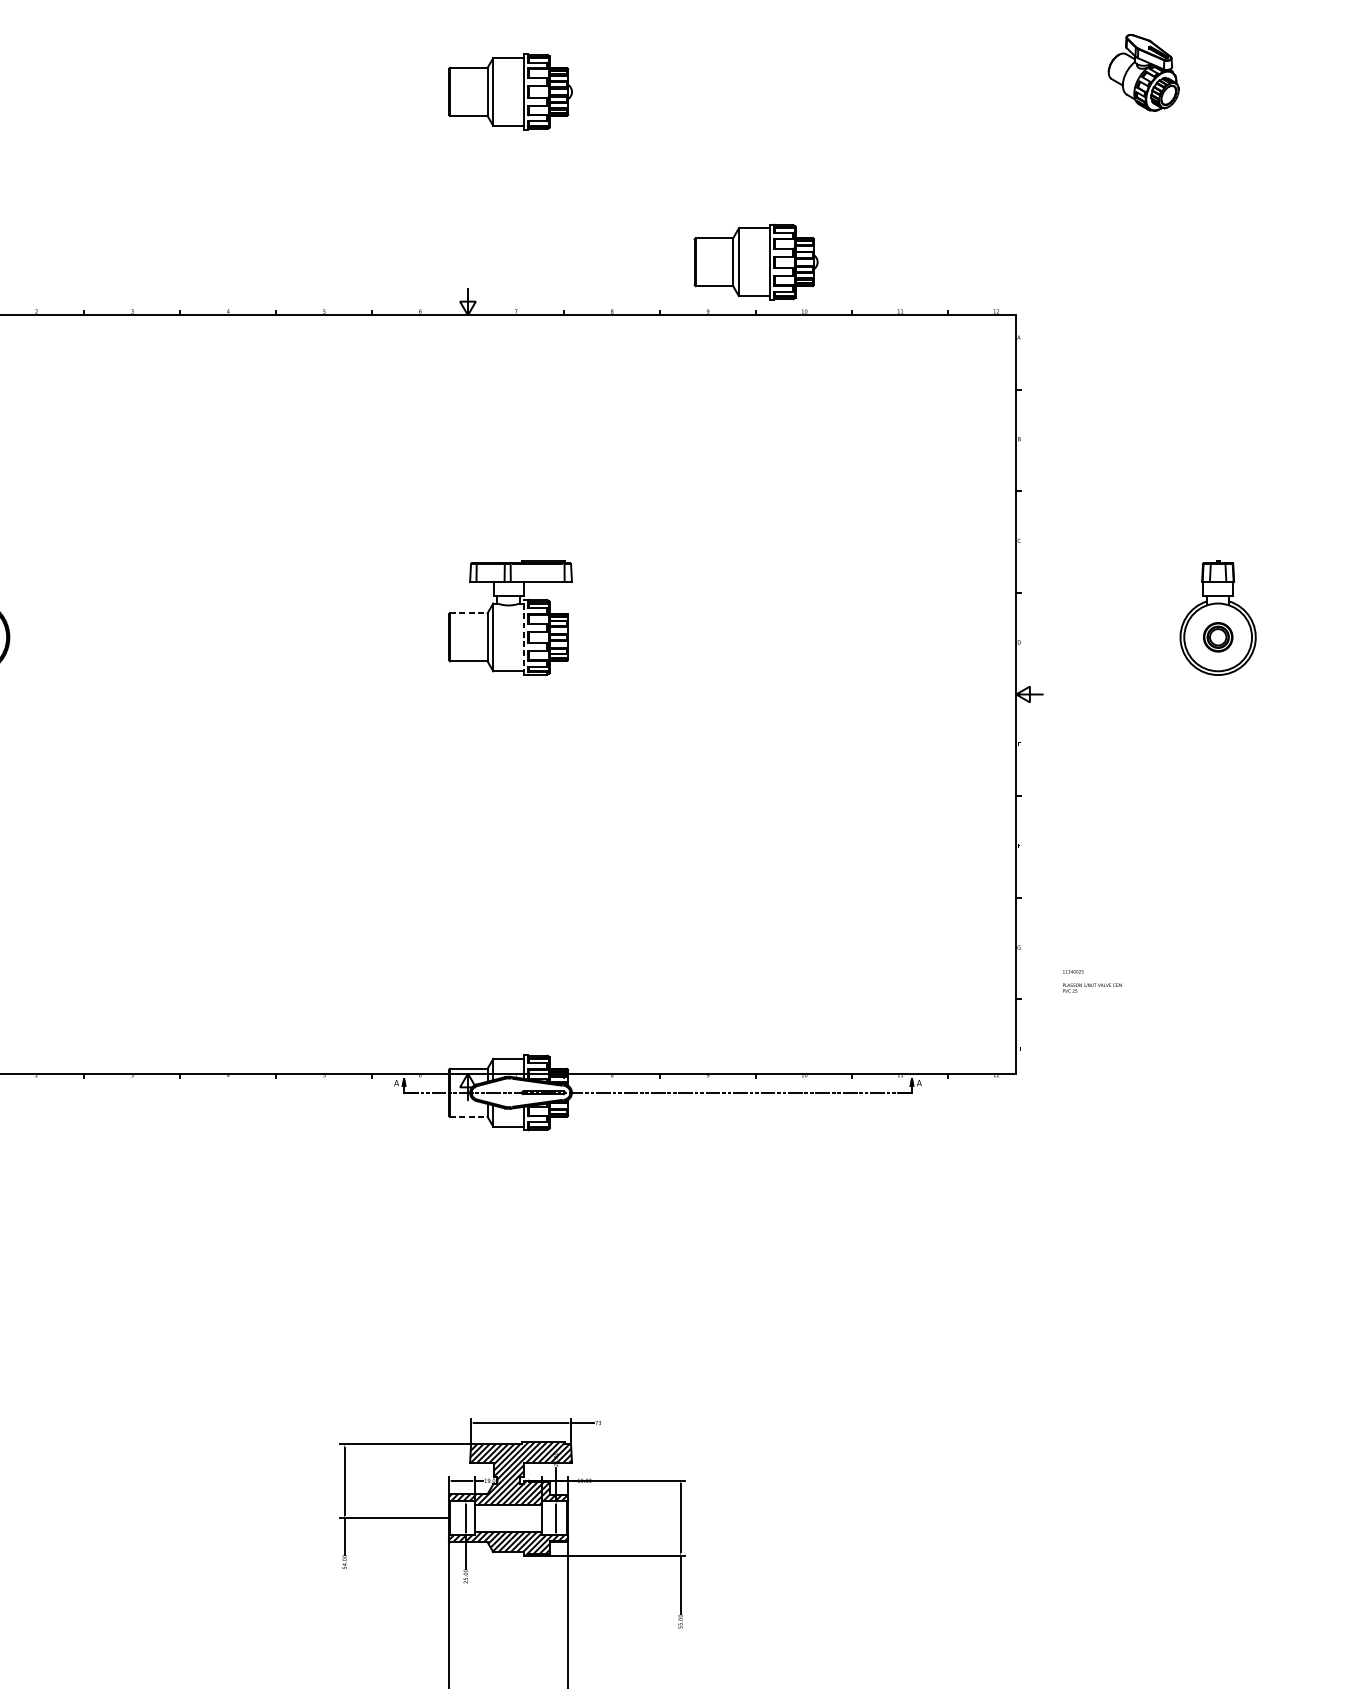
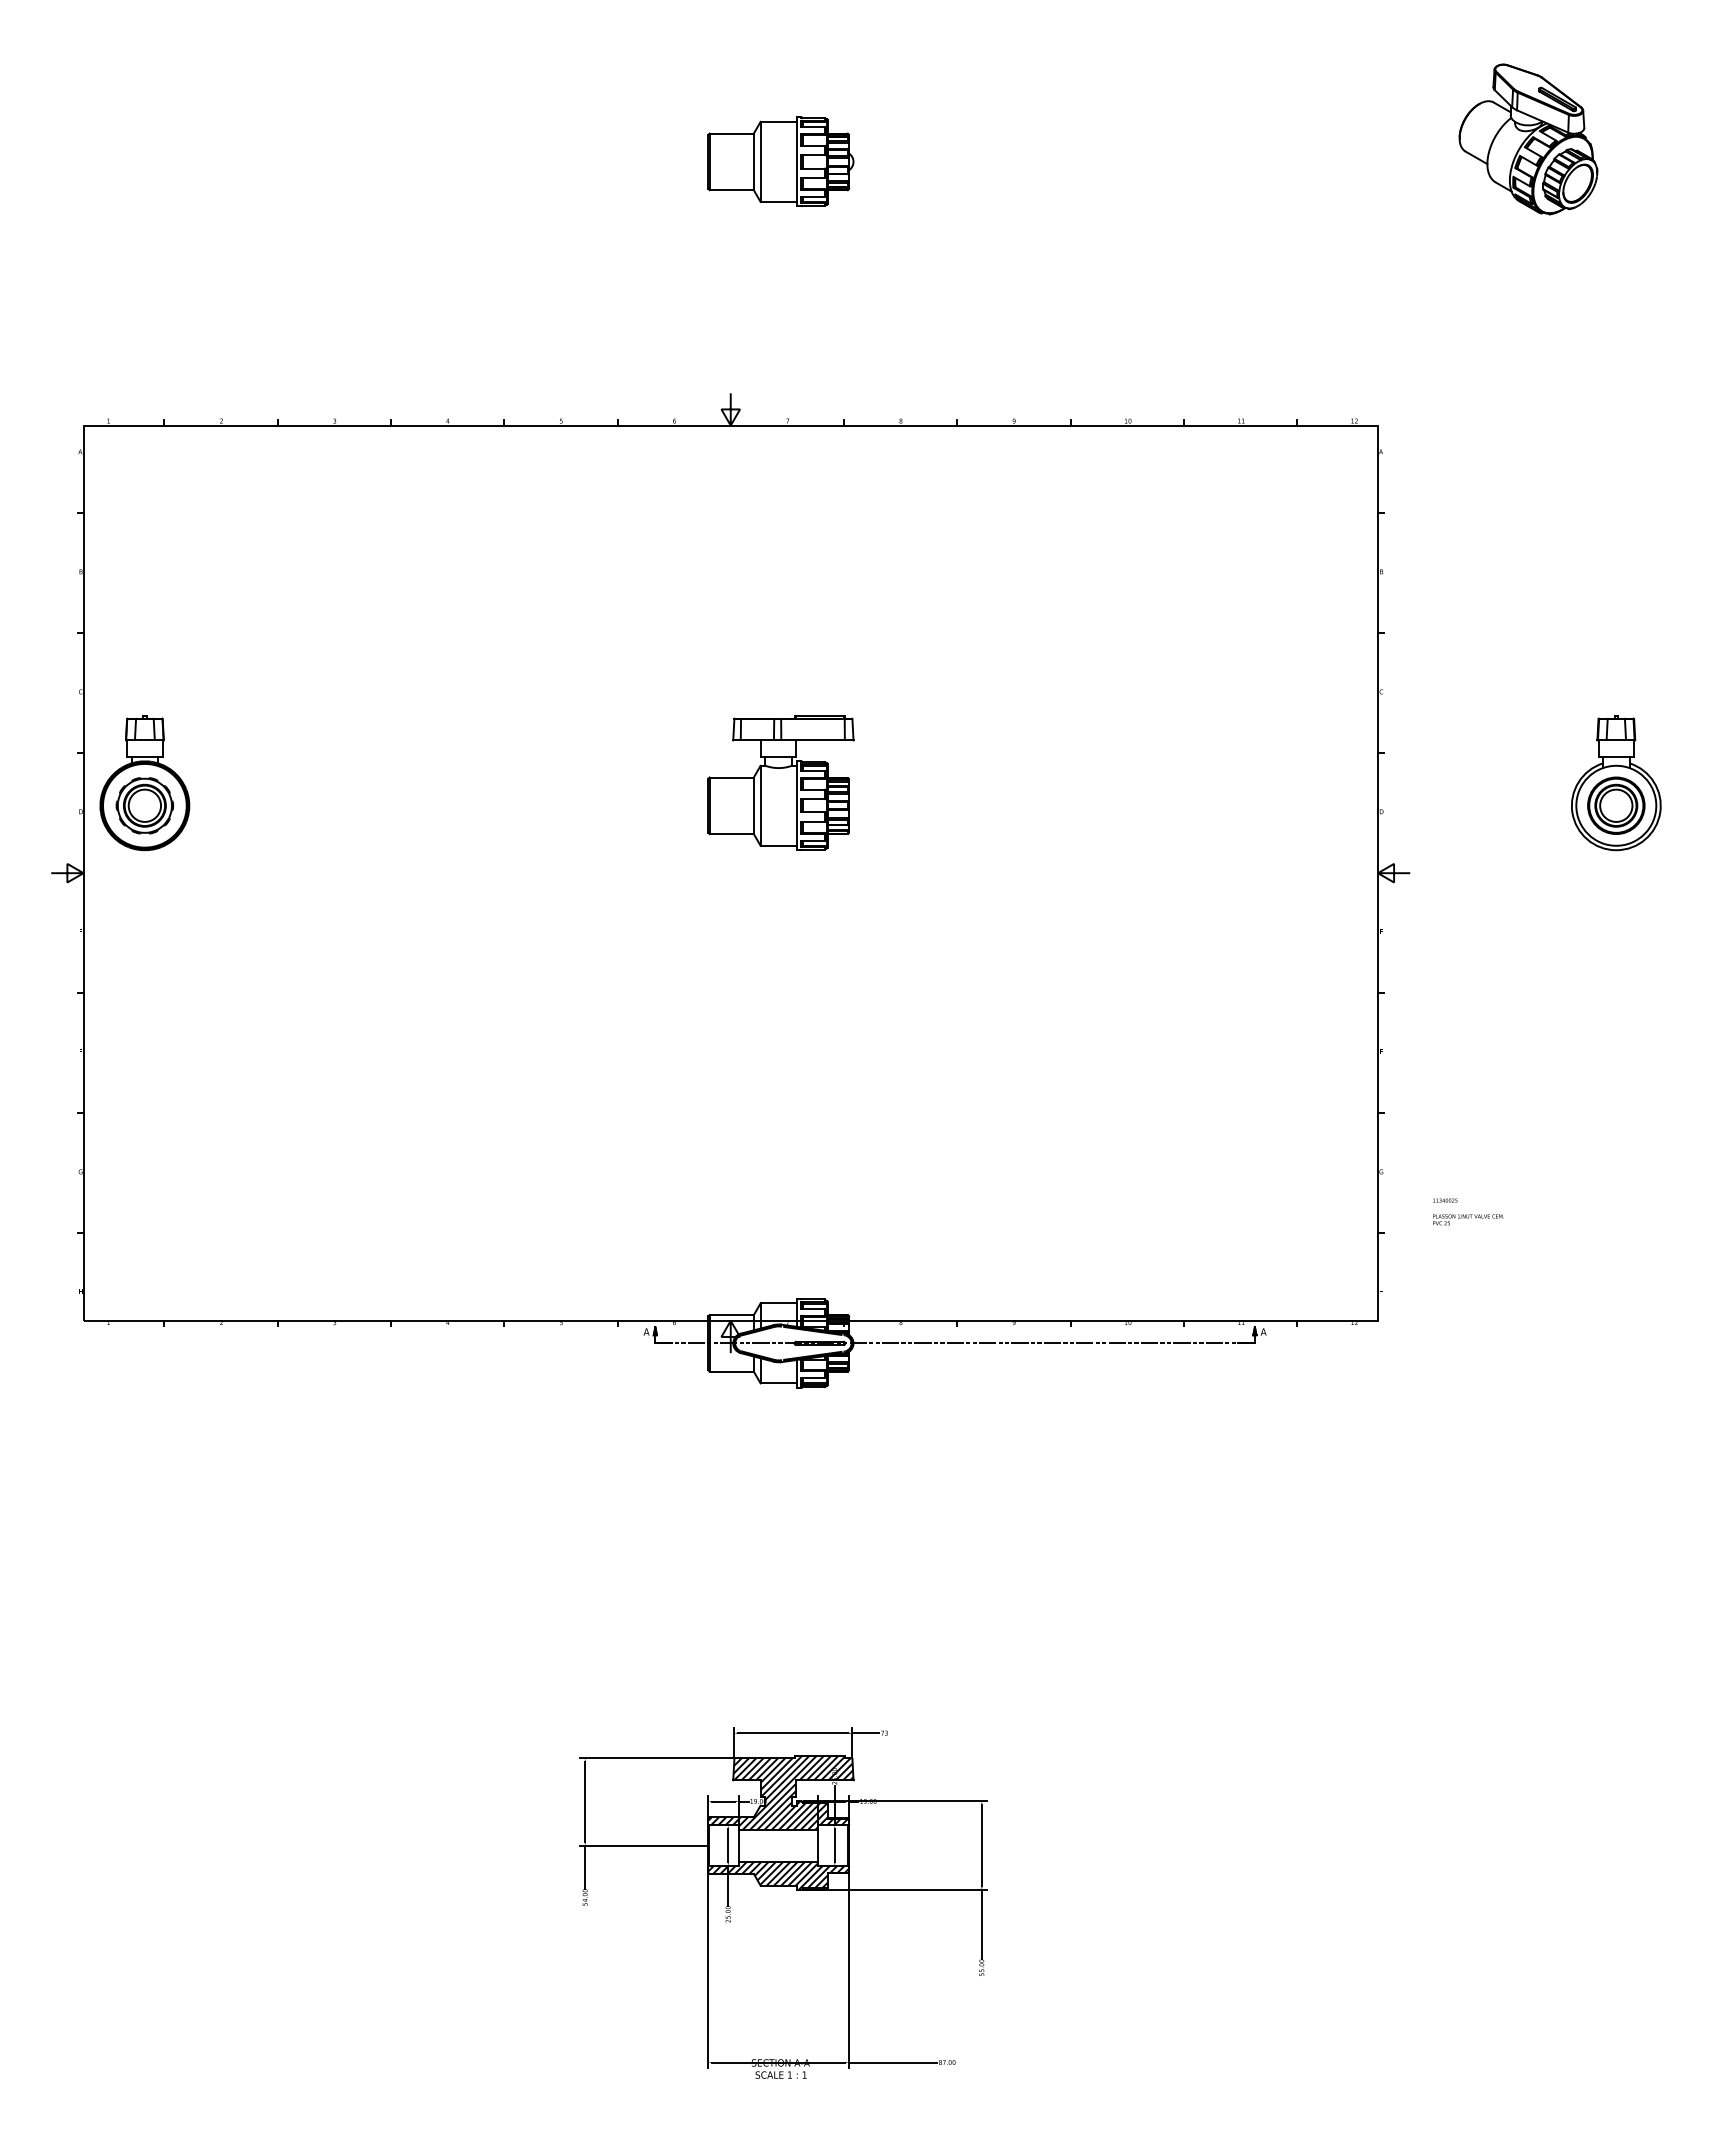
part: (1143, 72) -> (1528, 139), size x1.67
part: (755, 261) -> (1070, 362), removed
line: (469, 613) -> (732, 777), dashed -> solid
line: (523, 637) -> (796, 805), dashed -> solid
part: (1218, 637) -> (1616, 805), size x1.67
line: (469, 1116) -> (732, 1371), dashed -> solid

